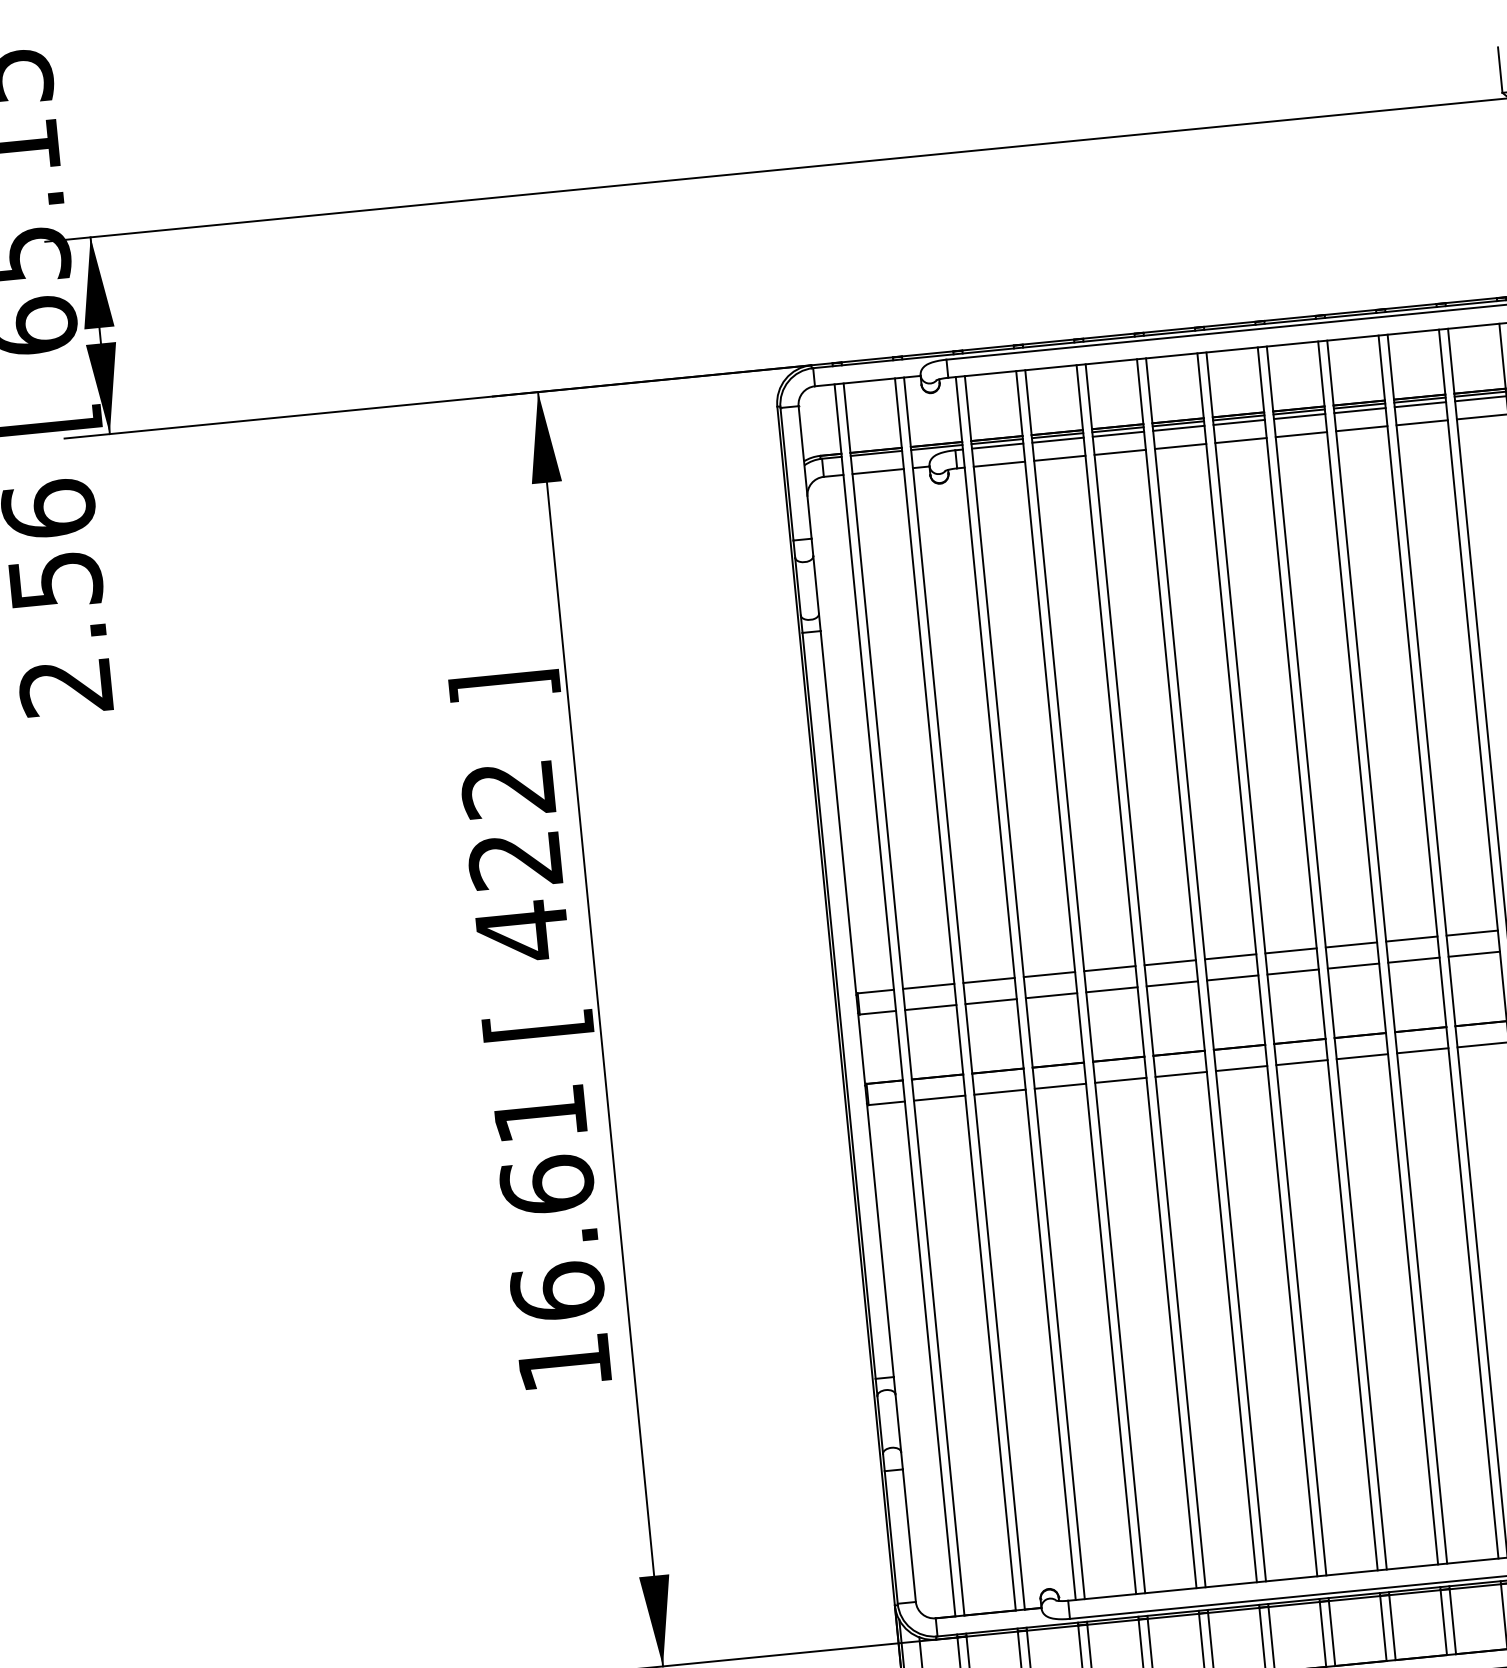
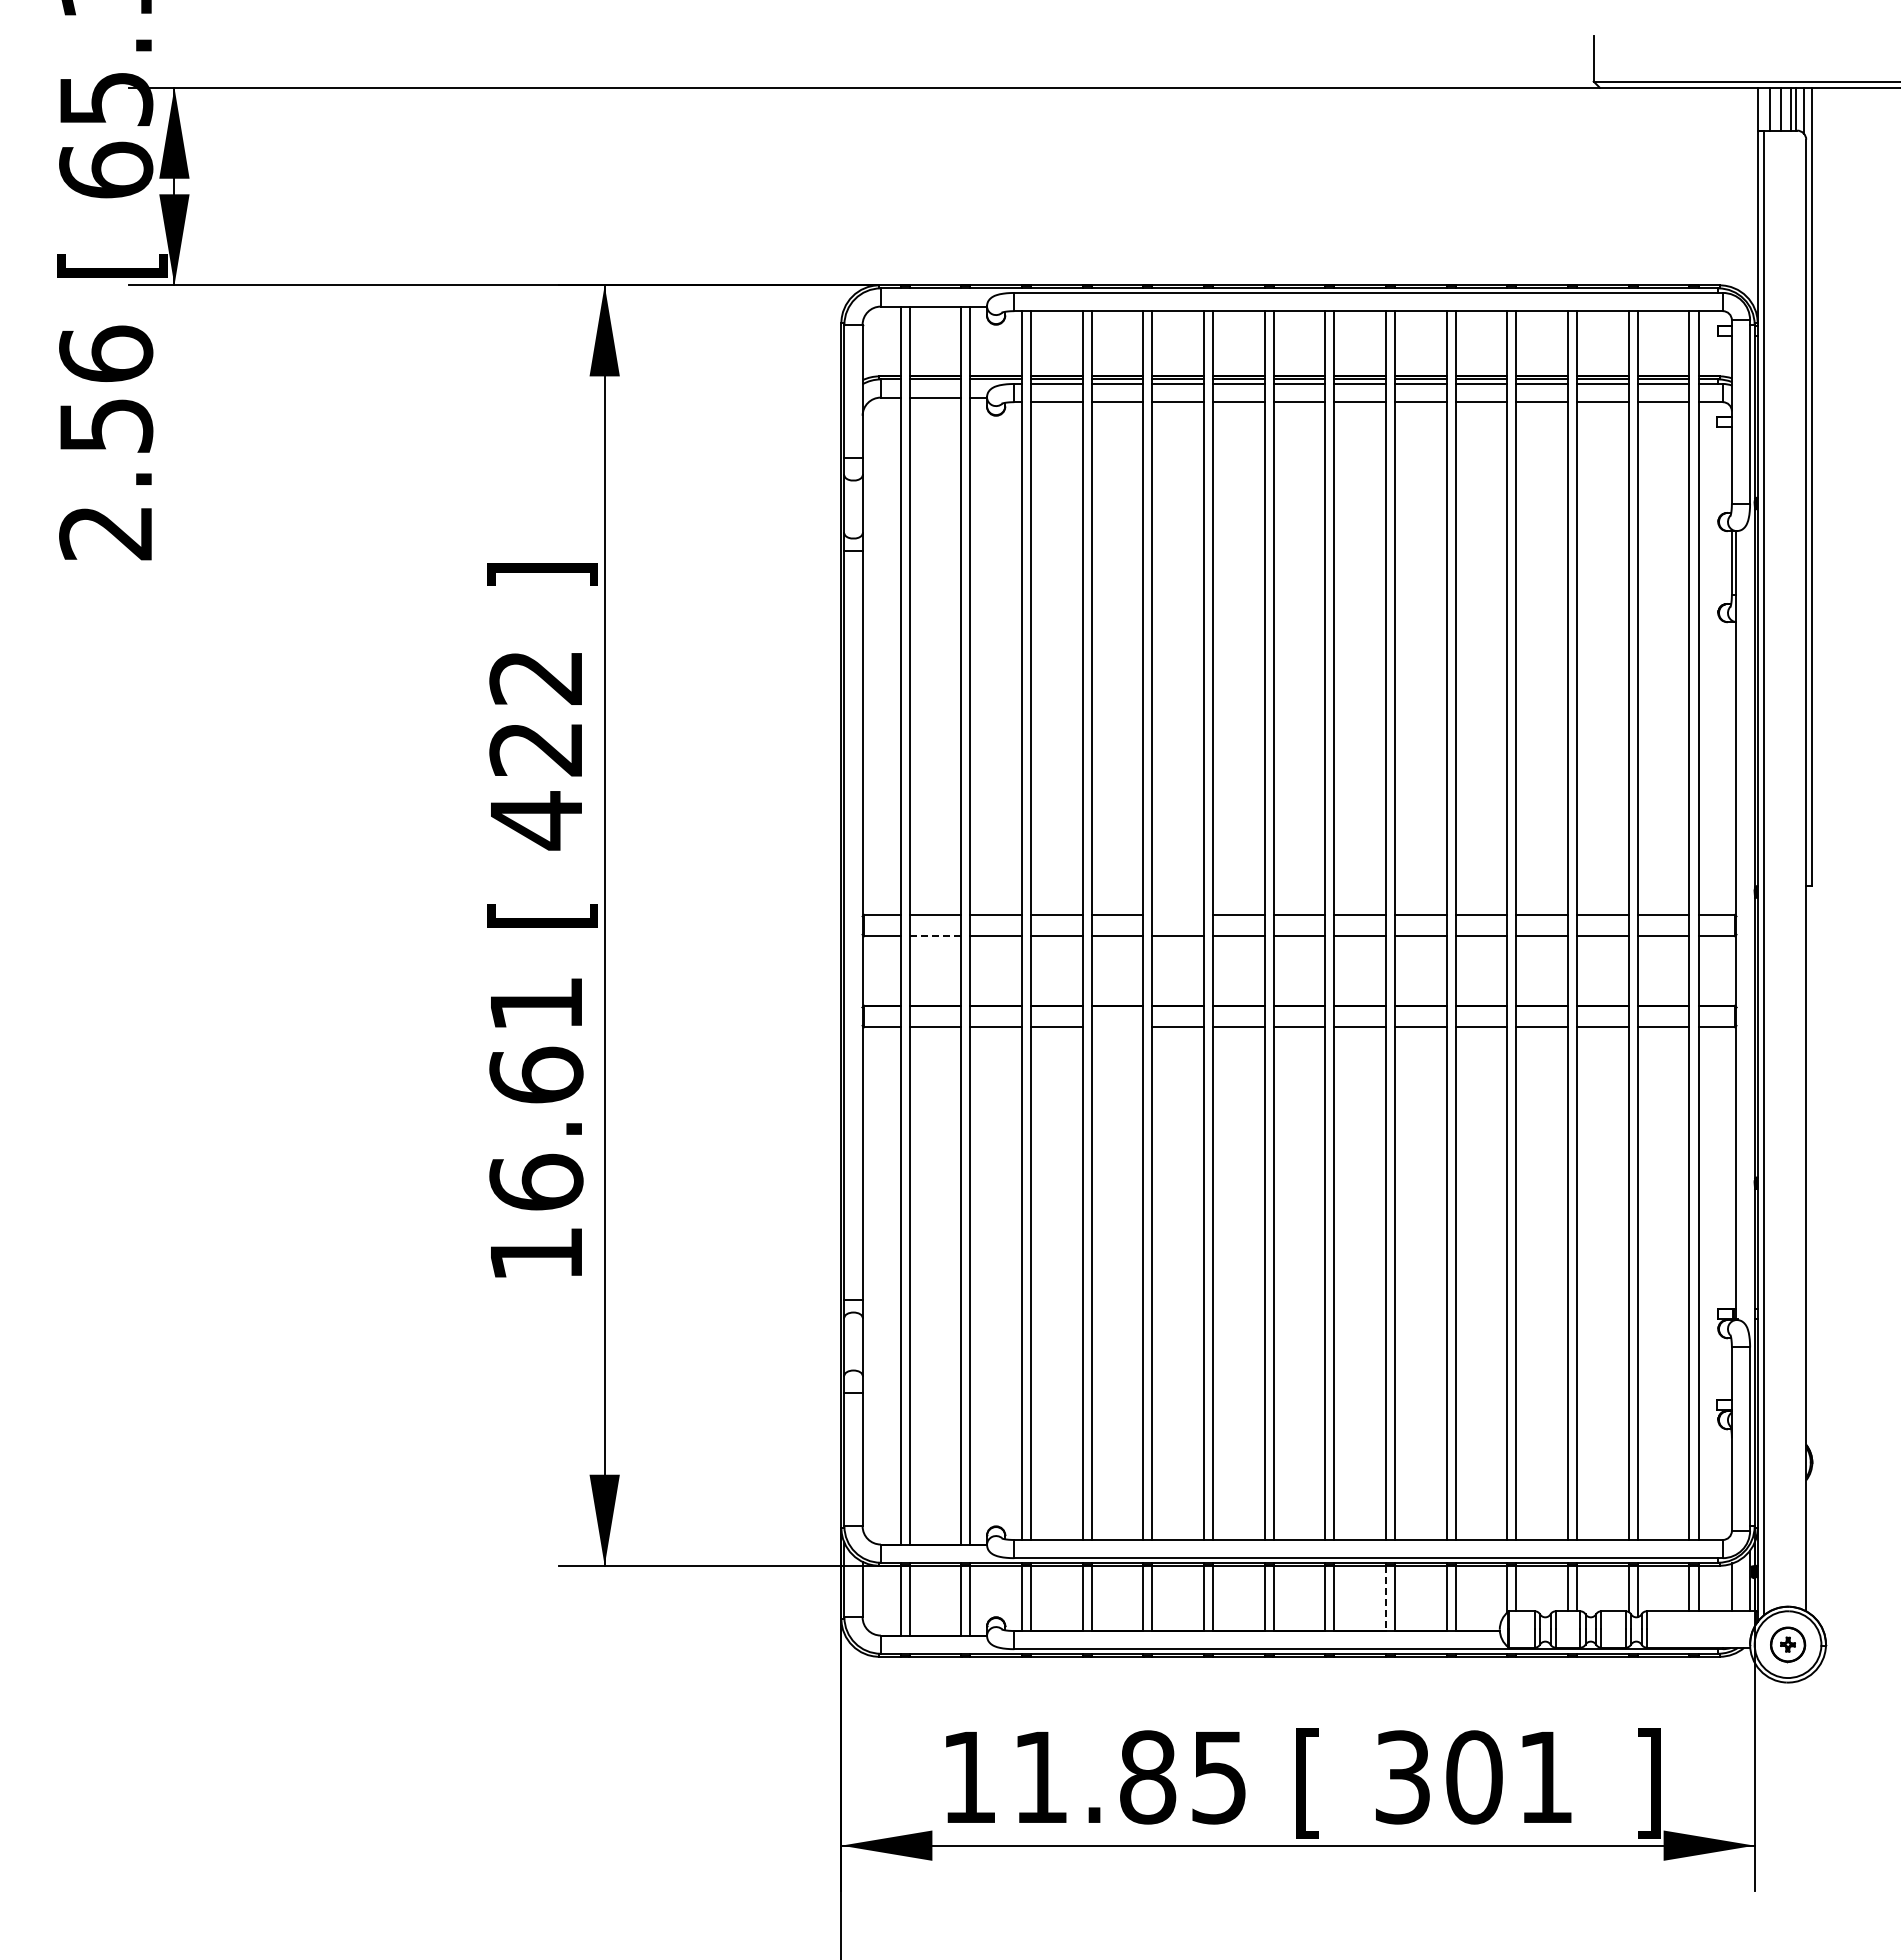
line: (1169, 962) -> (1177, 914), removed
line: (930, 1007) -> (935, 936), solid -> dashed
line: (1120, 1080) -> (1117, 1027), removed
line: (1444, 1622) -> (1386, 1598), solid -> dashed

